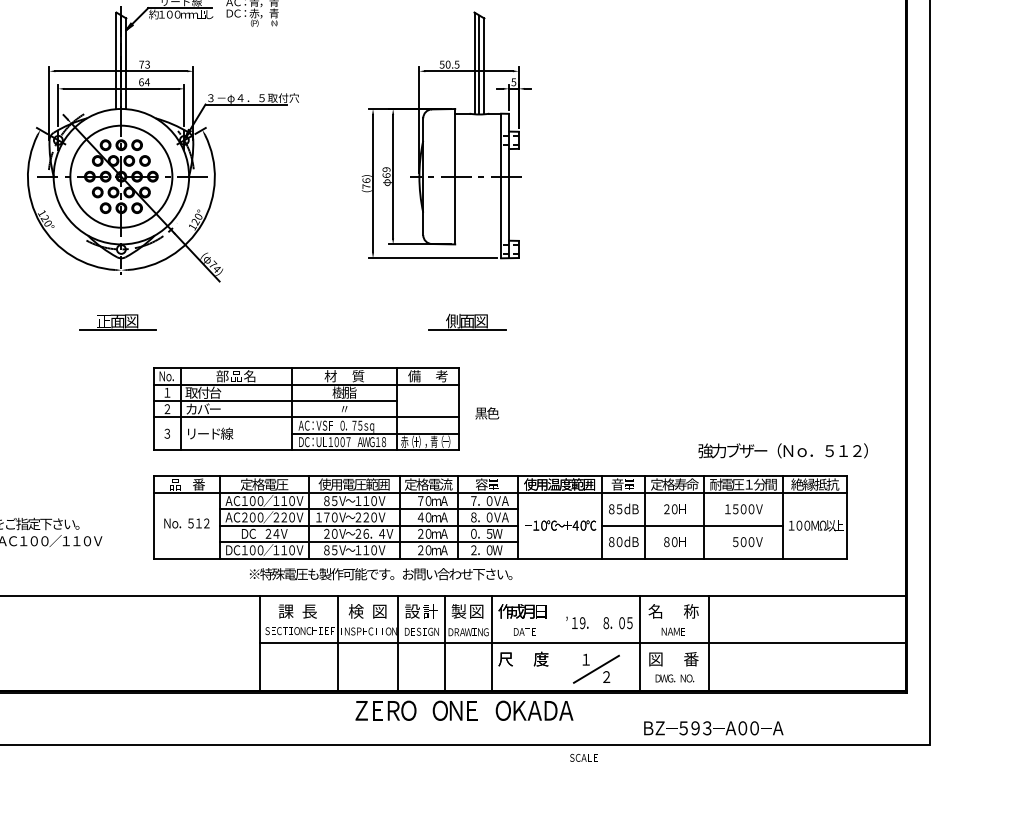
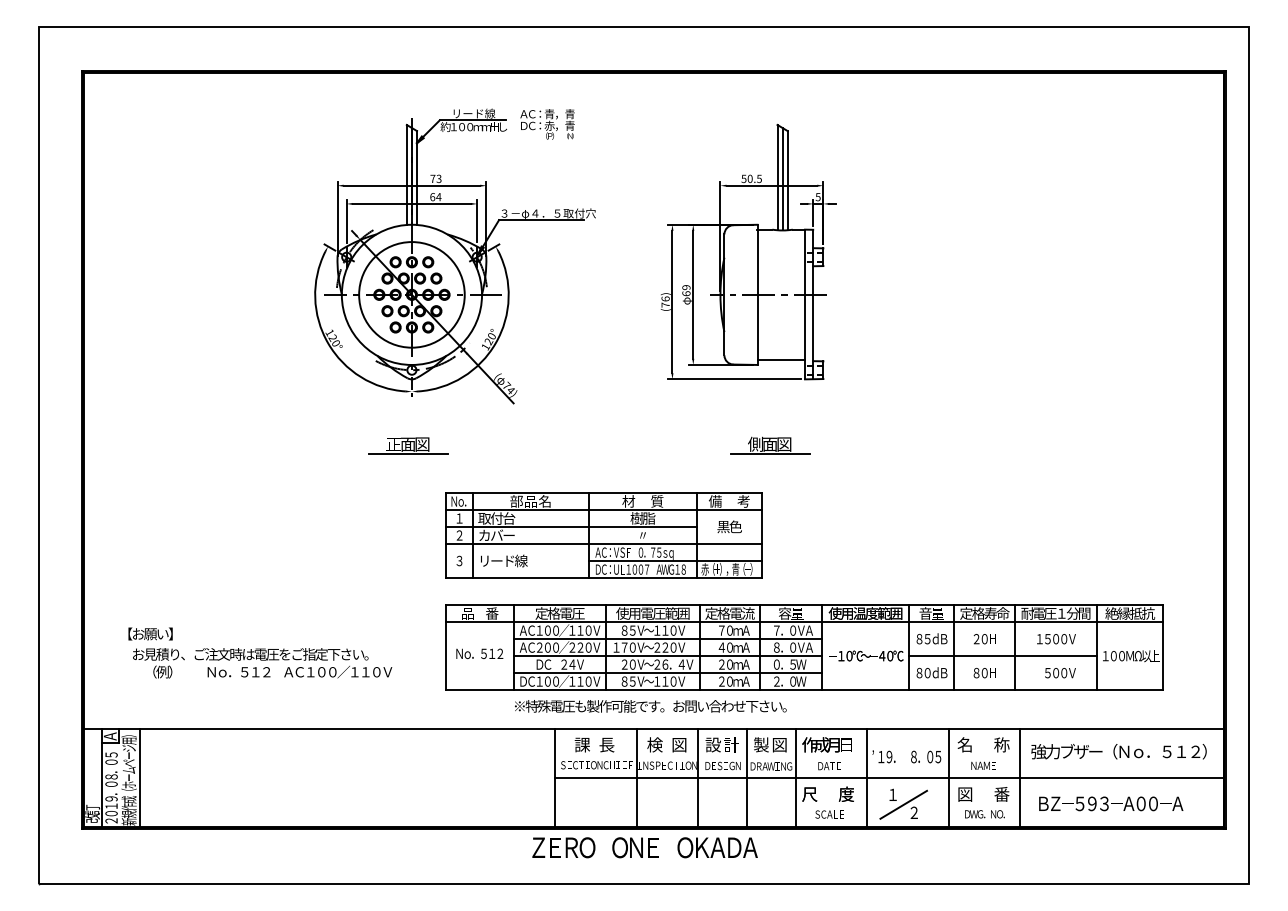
line: (478, 240) -> (781, 360), added
text: (487, 413) -> (729, 526), moved
text: (782, 450) -> (1118, 751), moved
text: (380, 574) -> (650, 706), moved
line: (560, 642) -> (866, 777), added
text: (463, 710) -> (644, 847), moved
text: (714, 727) -> (1111, 803), moved
text: (583, 757) -> (829, 814), moved

